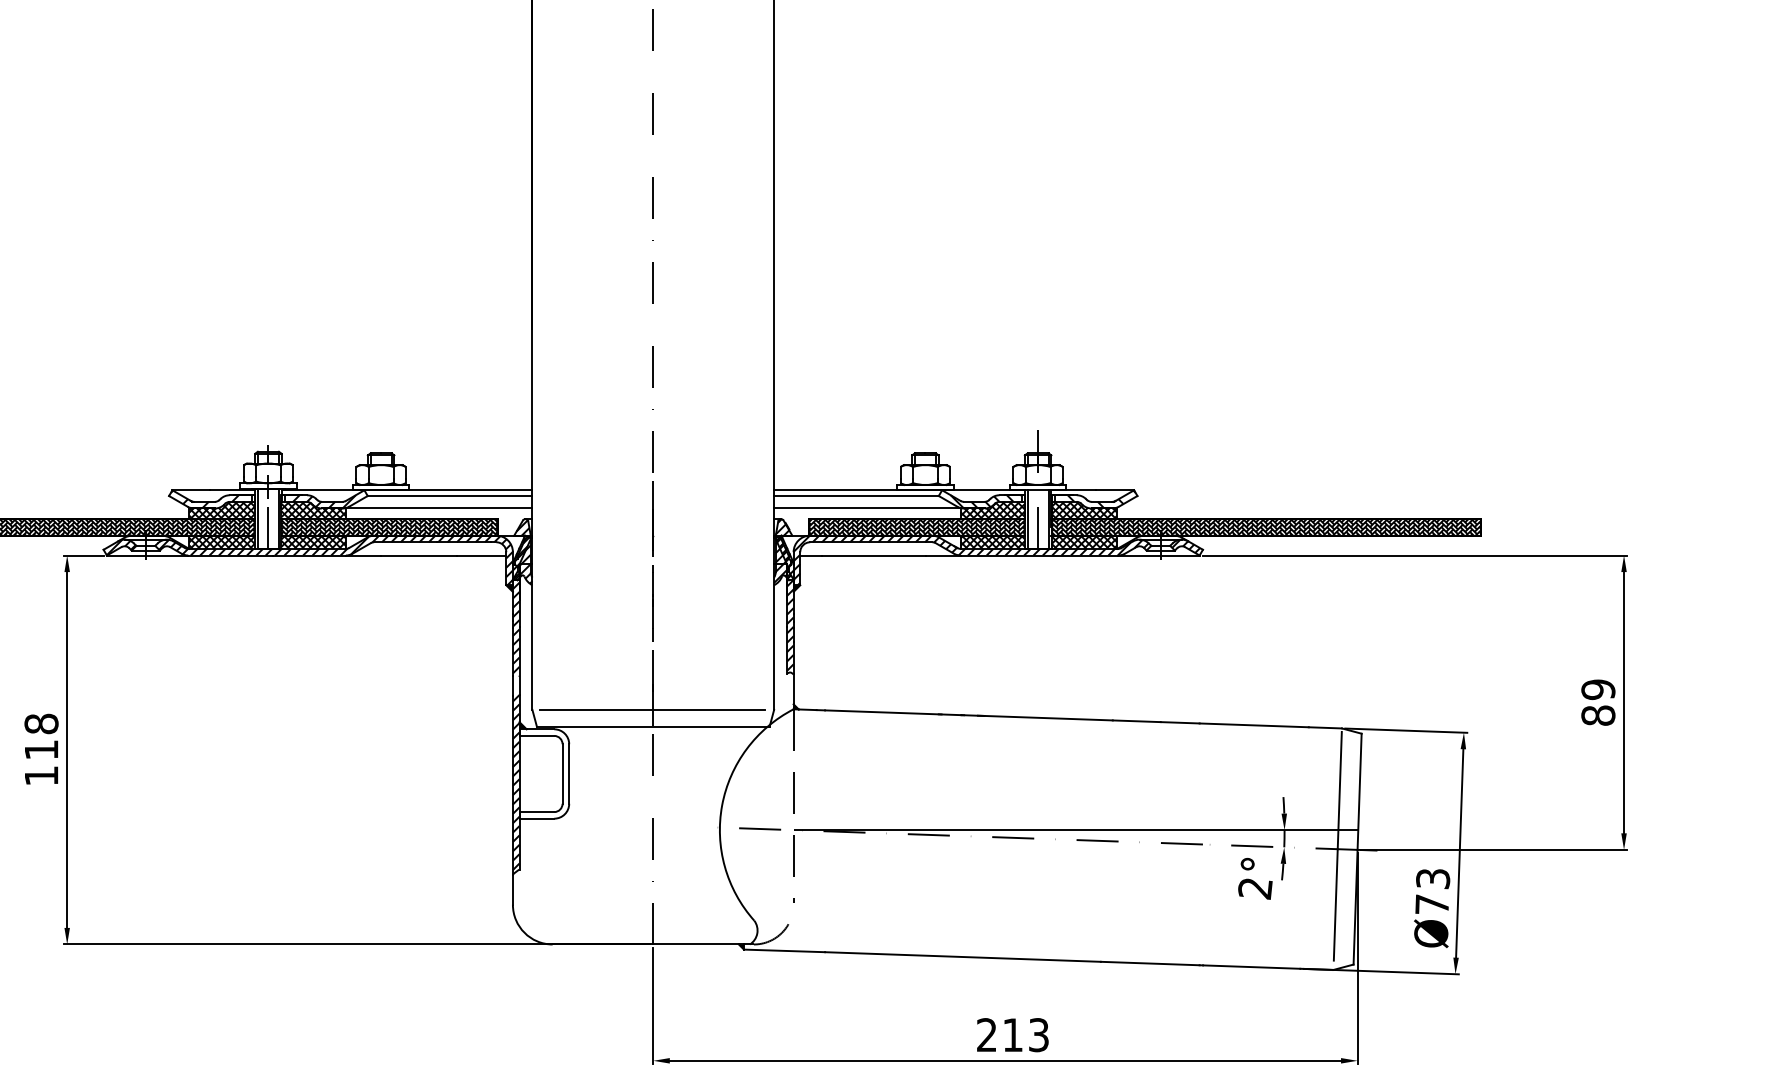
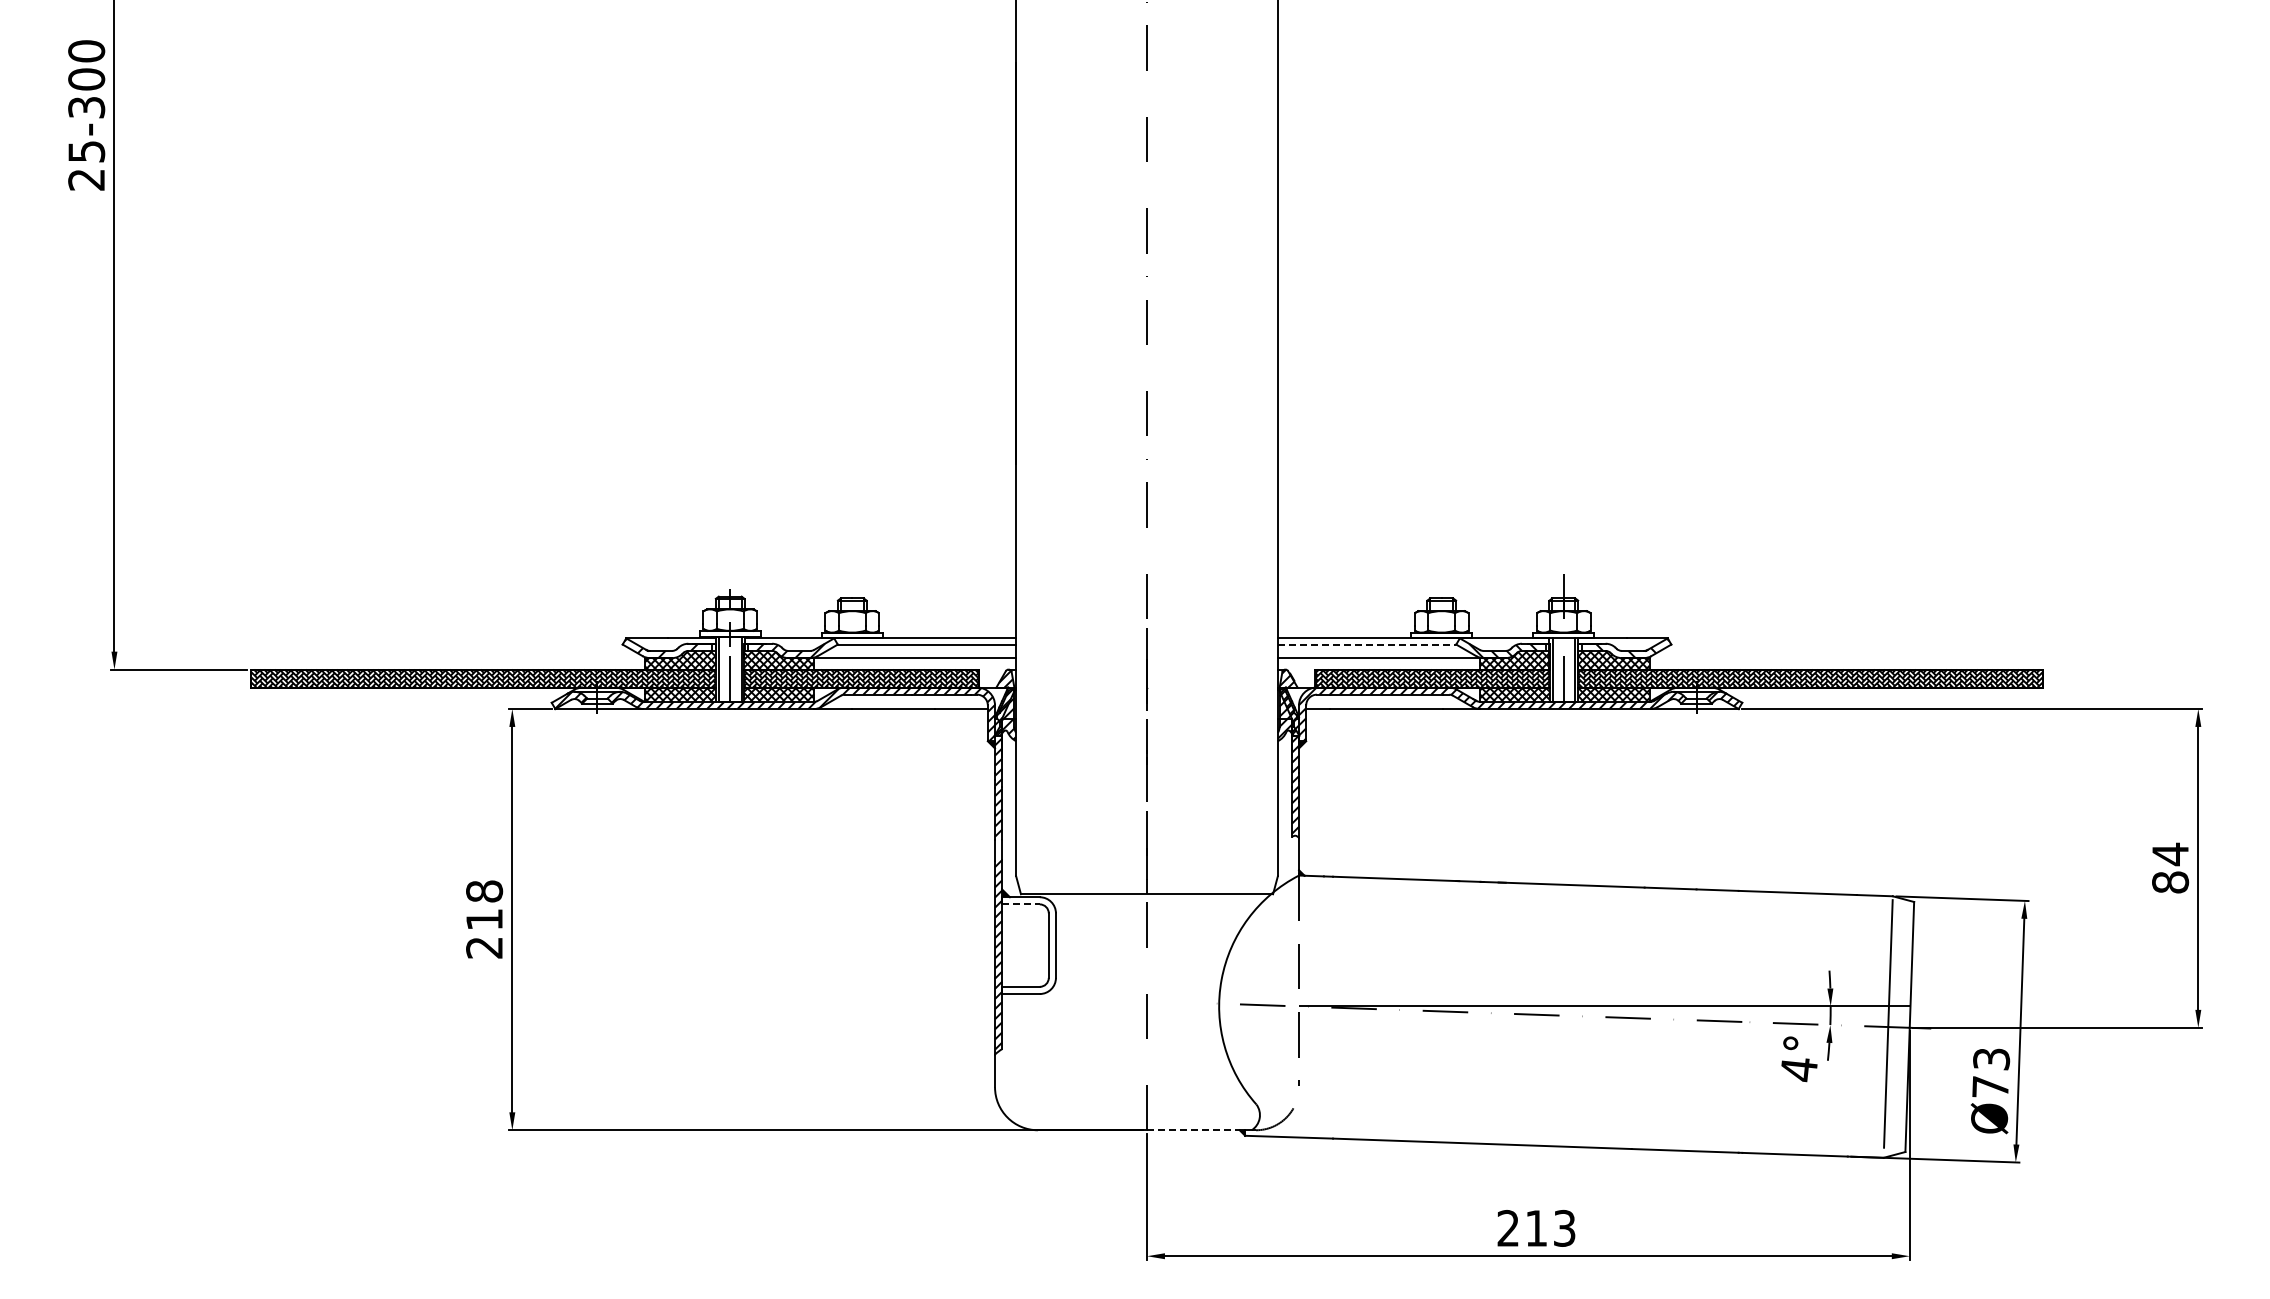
line: (856, 495) -> (1367, 644), solid -> dashed
text: (1598, 689) -> (2170, 854), 89 -> 84
line: (652, 710) -> (1146, 876), removed
line: (537, 736) -> (1021, 904), solid -> dashed
text: (41, 775) -> (484, 947), 118 -> 218
text: (1254, 889) -> (1798, 1070), 2° -> 4°
line: (696, 944) -> (1193, 1130), solid -> dashed

